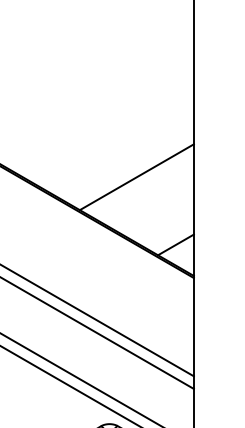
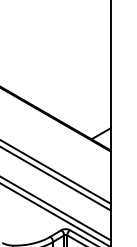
line: (135, 176) -> (79, 97), removed

